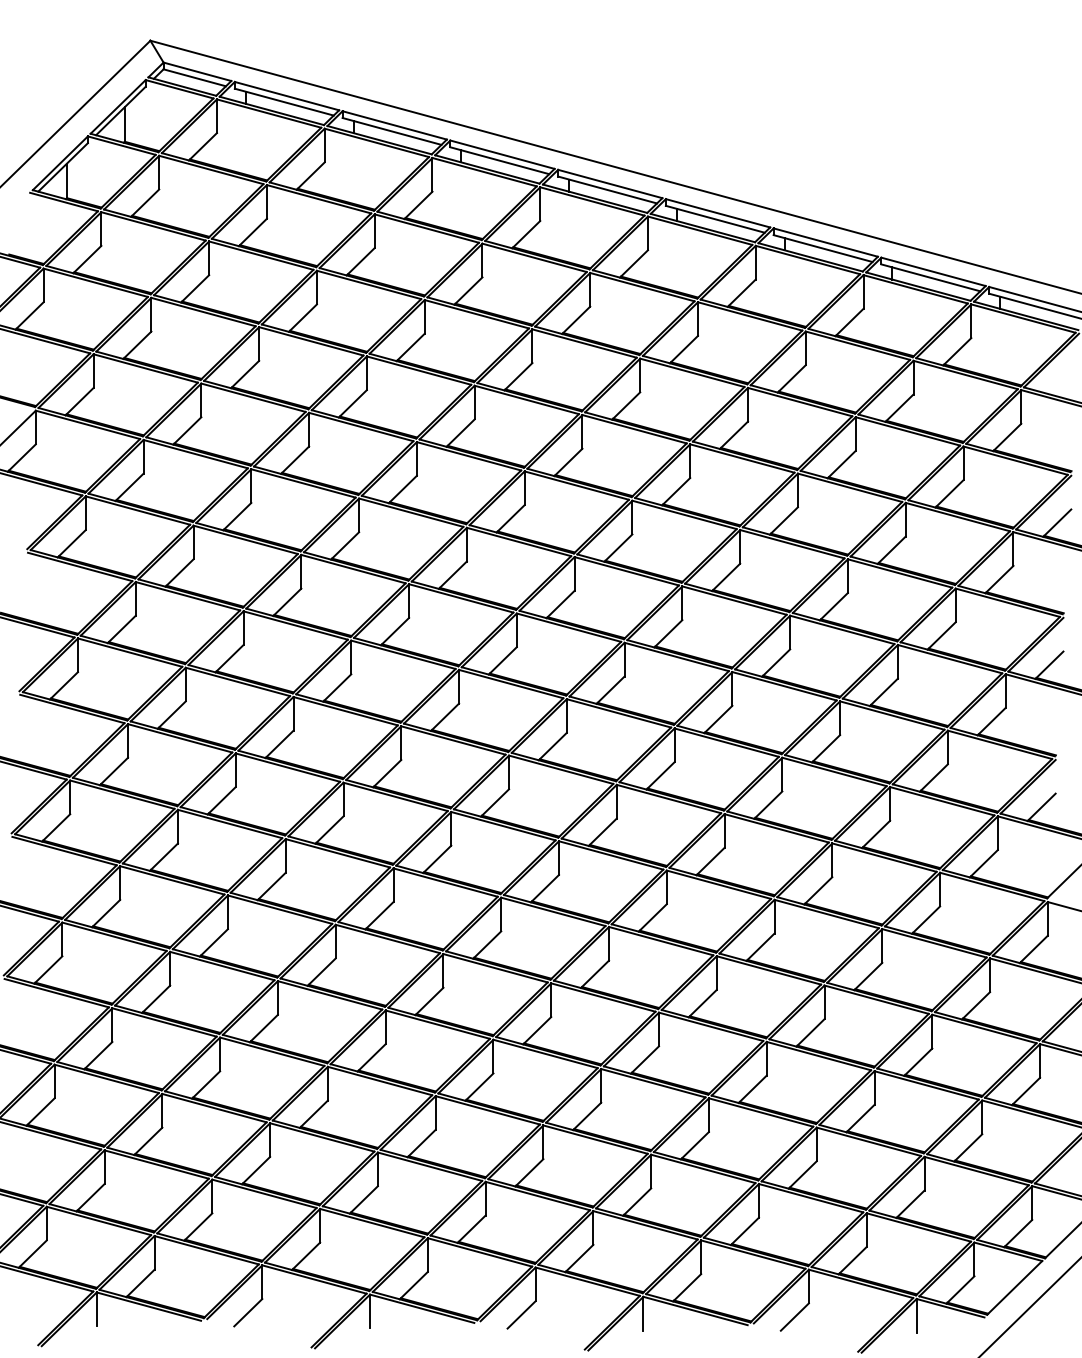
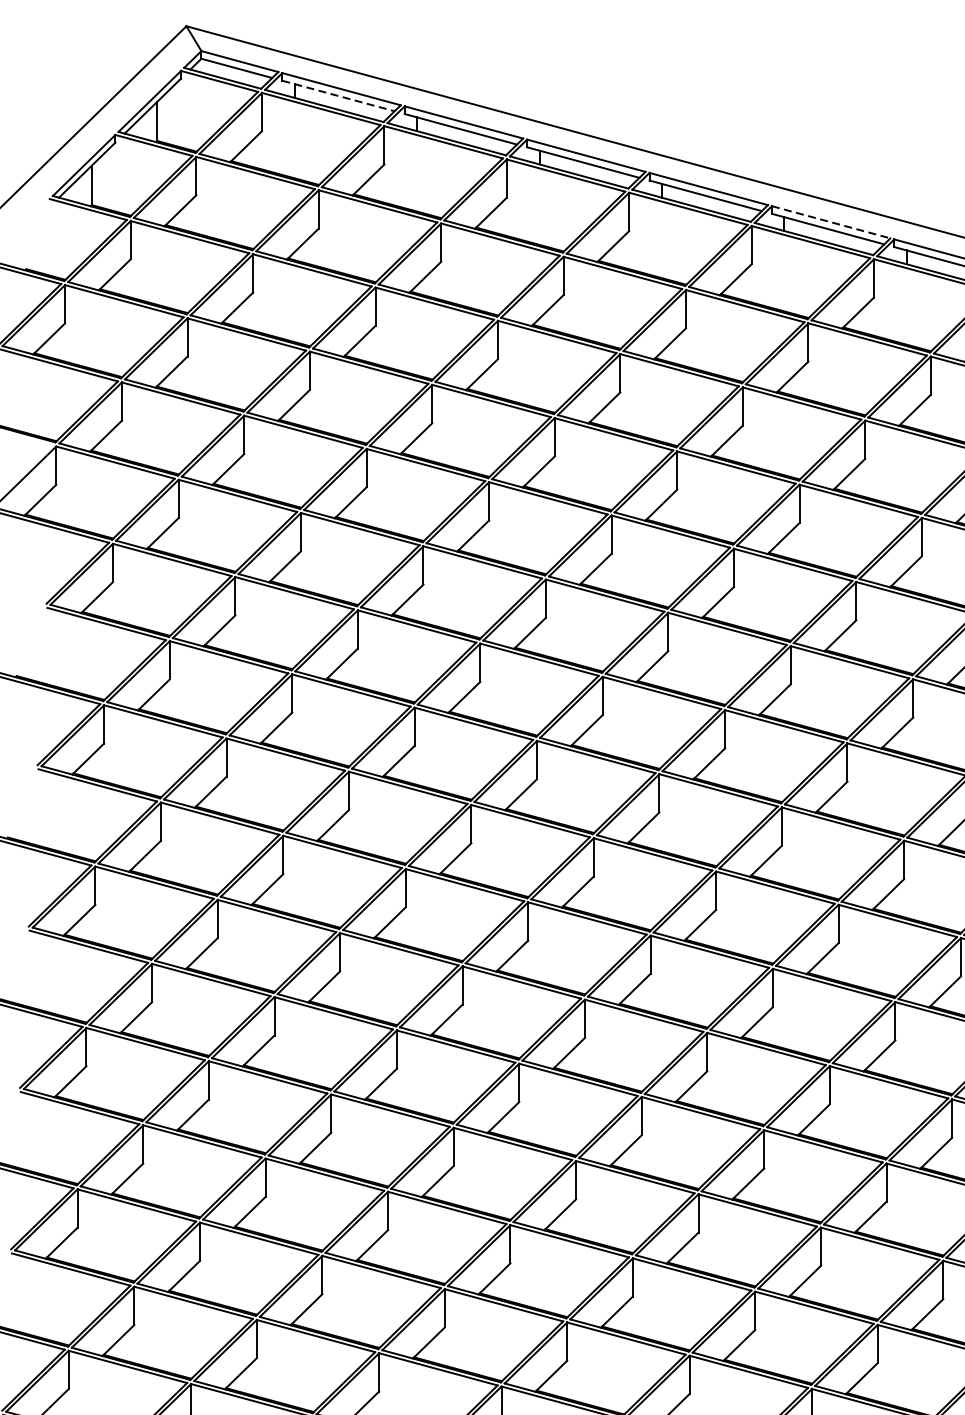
line: (284, 102) -> (338, 96), solid -> dashed
line: (718, 213) -> (831, 222), solid -> dashed

